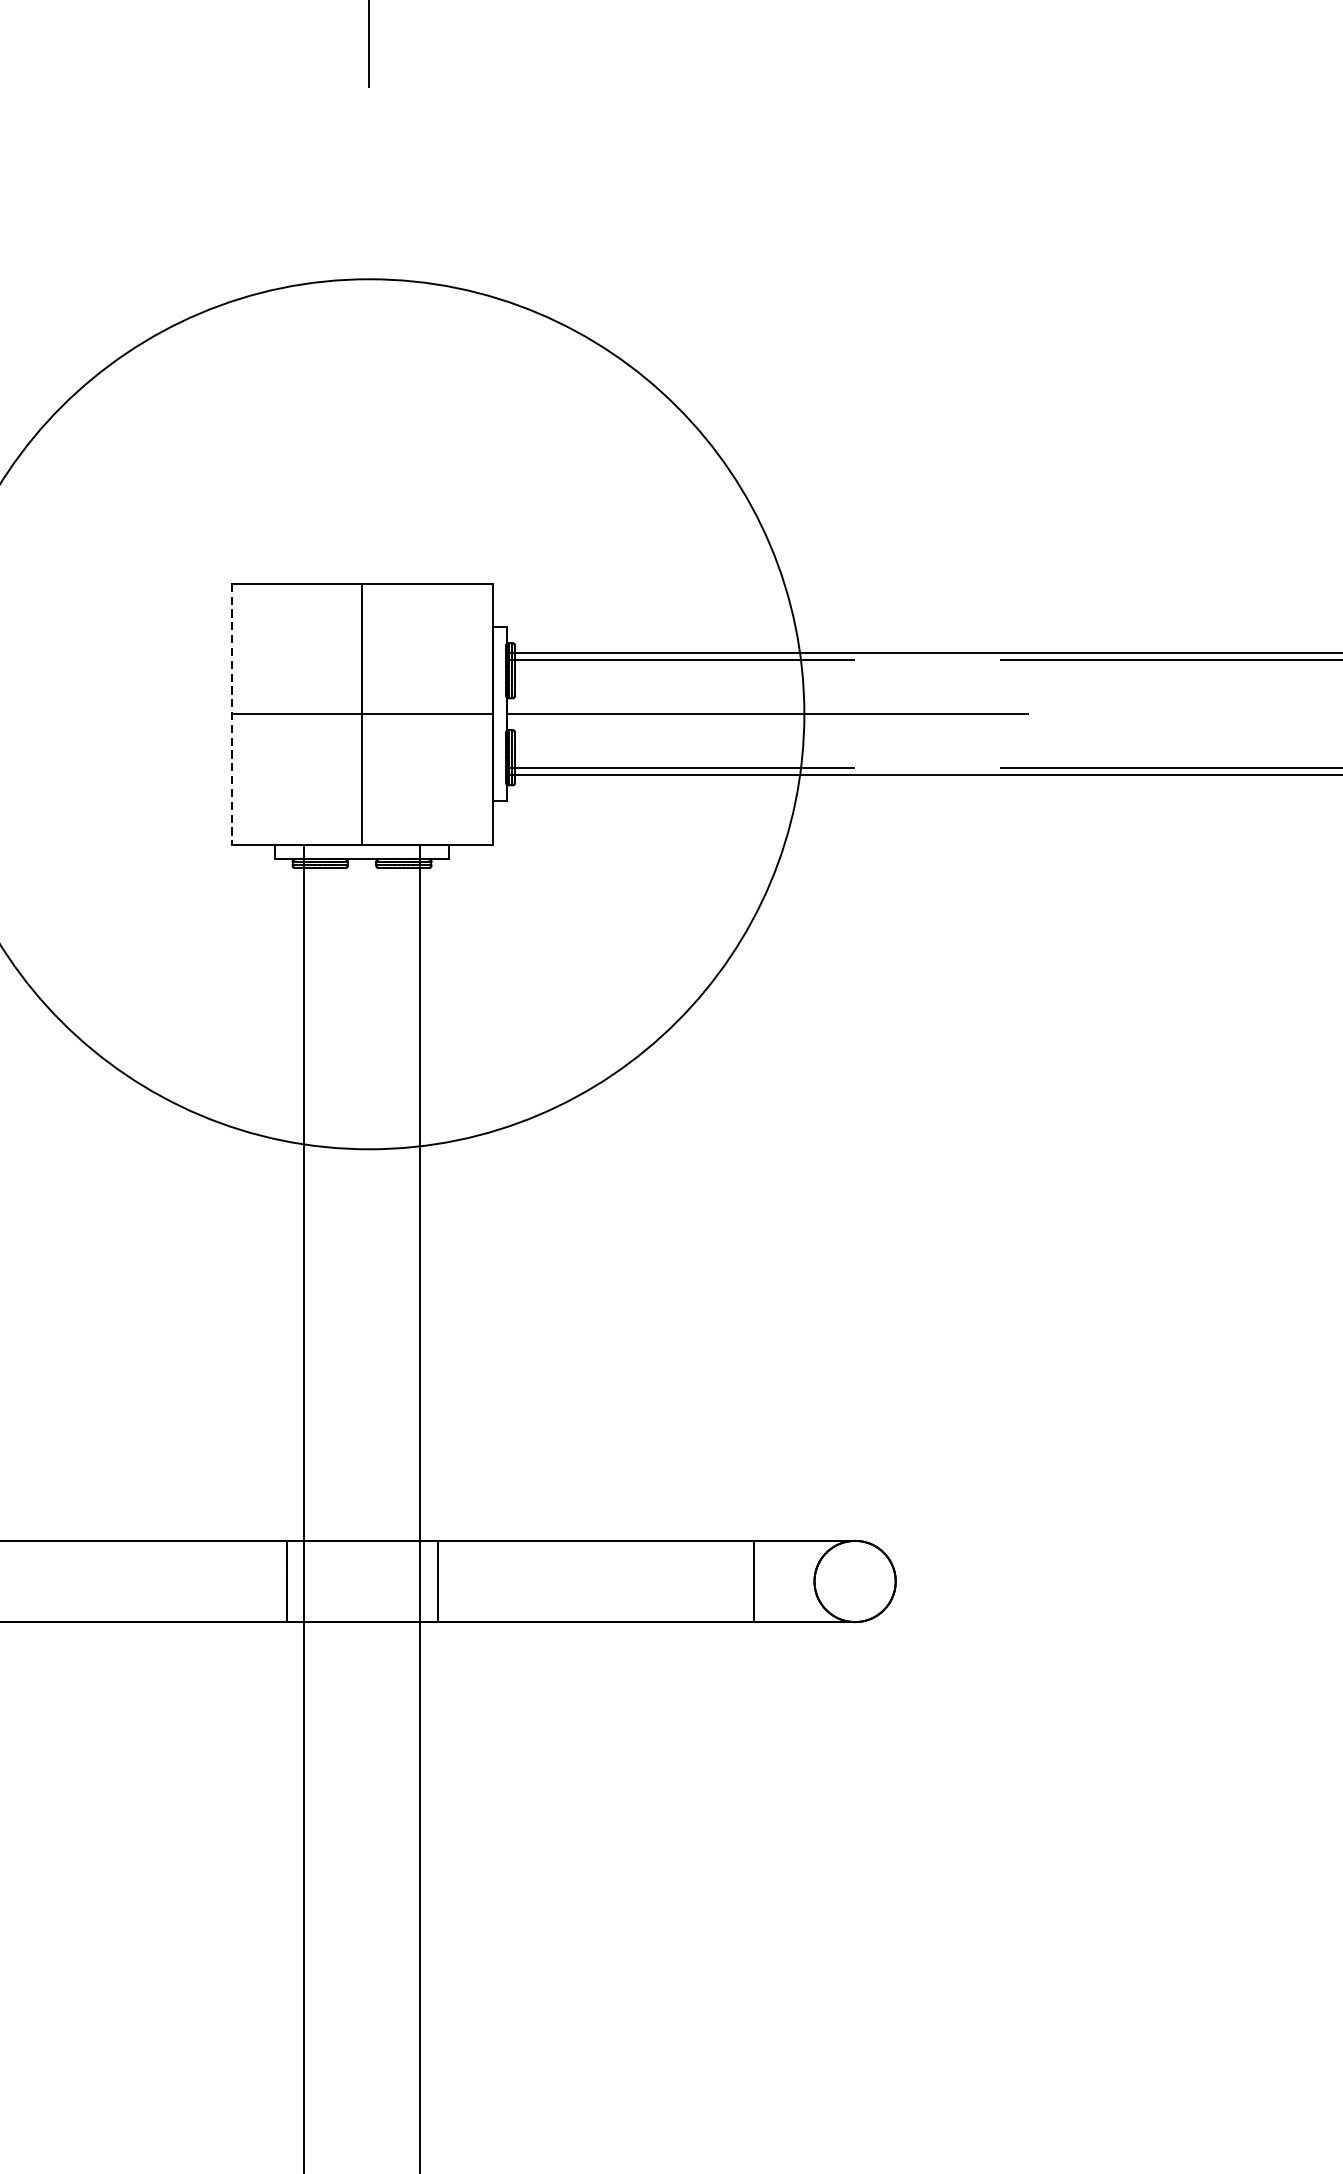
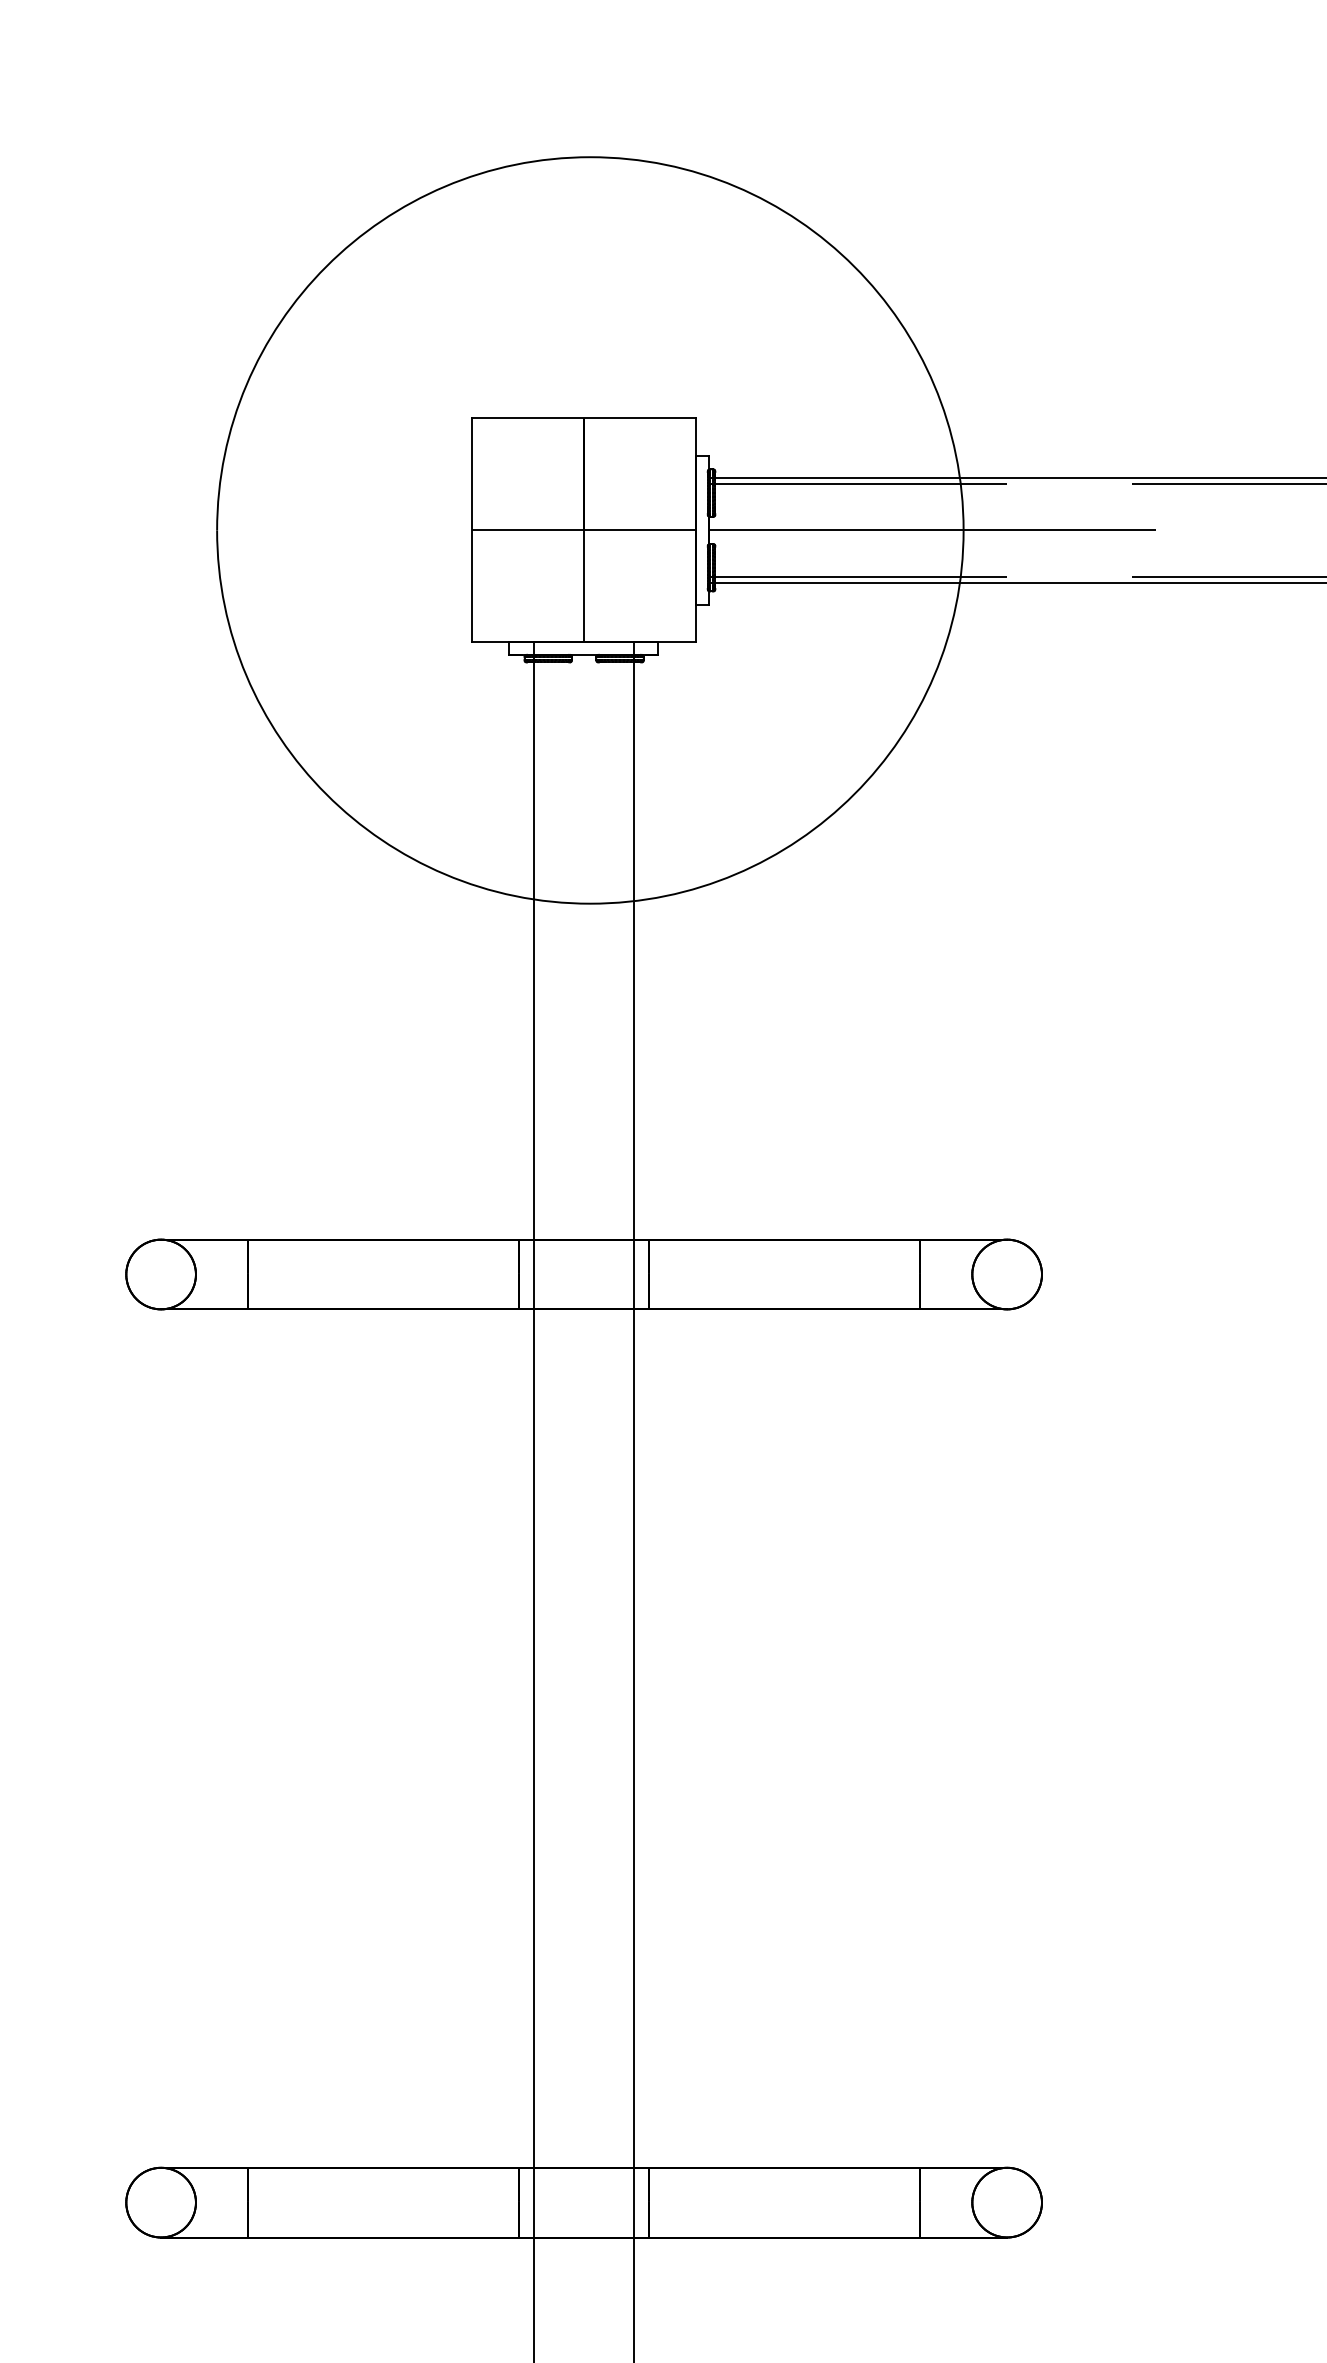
line: (231, 714) -> (472, 530), dashed -> solid

